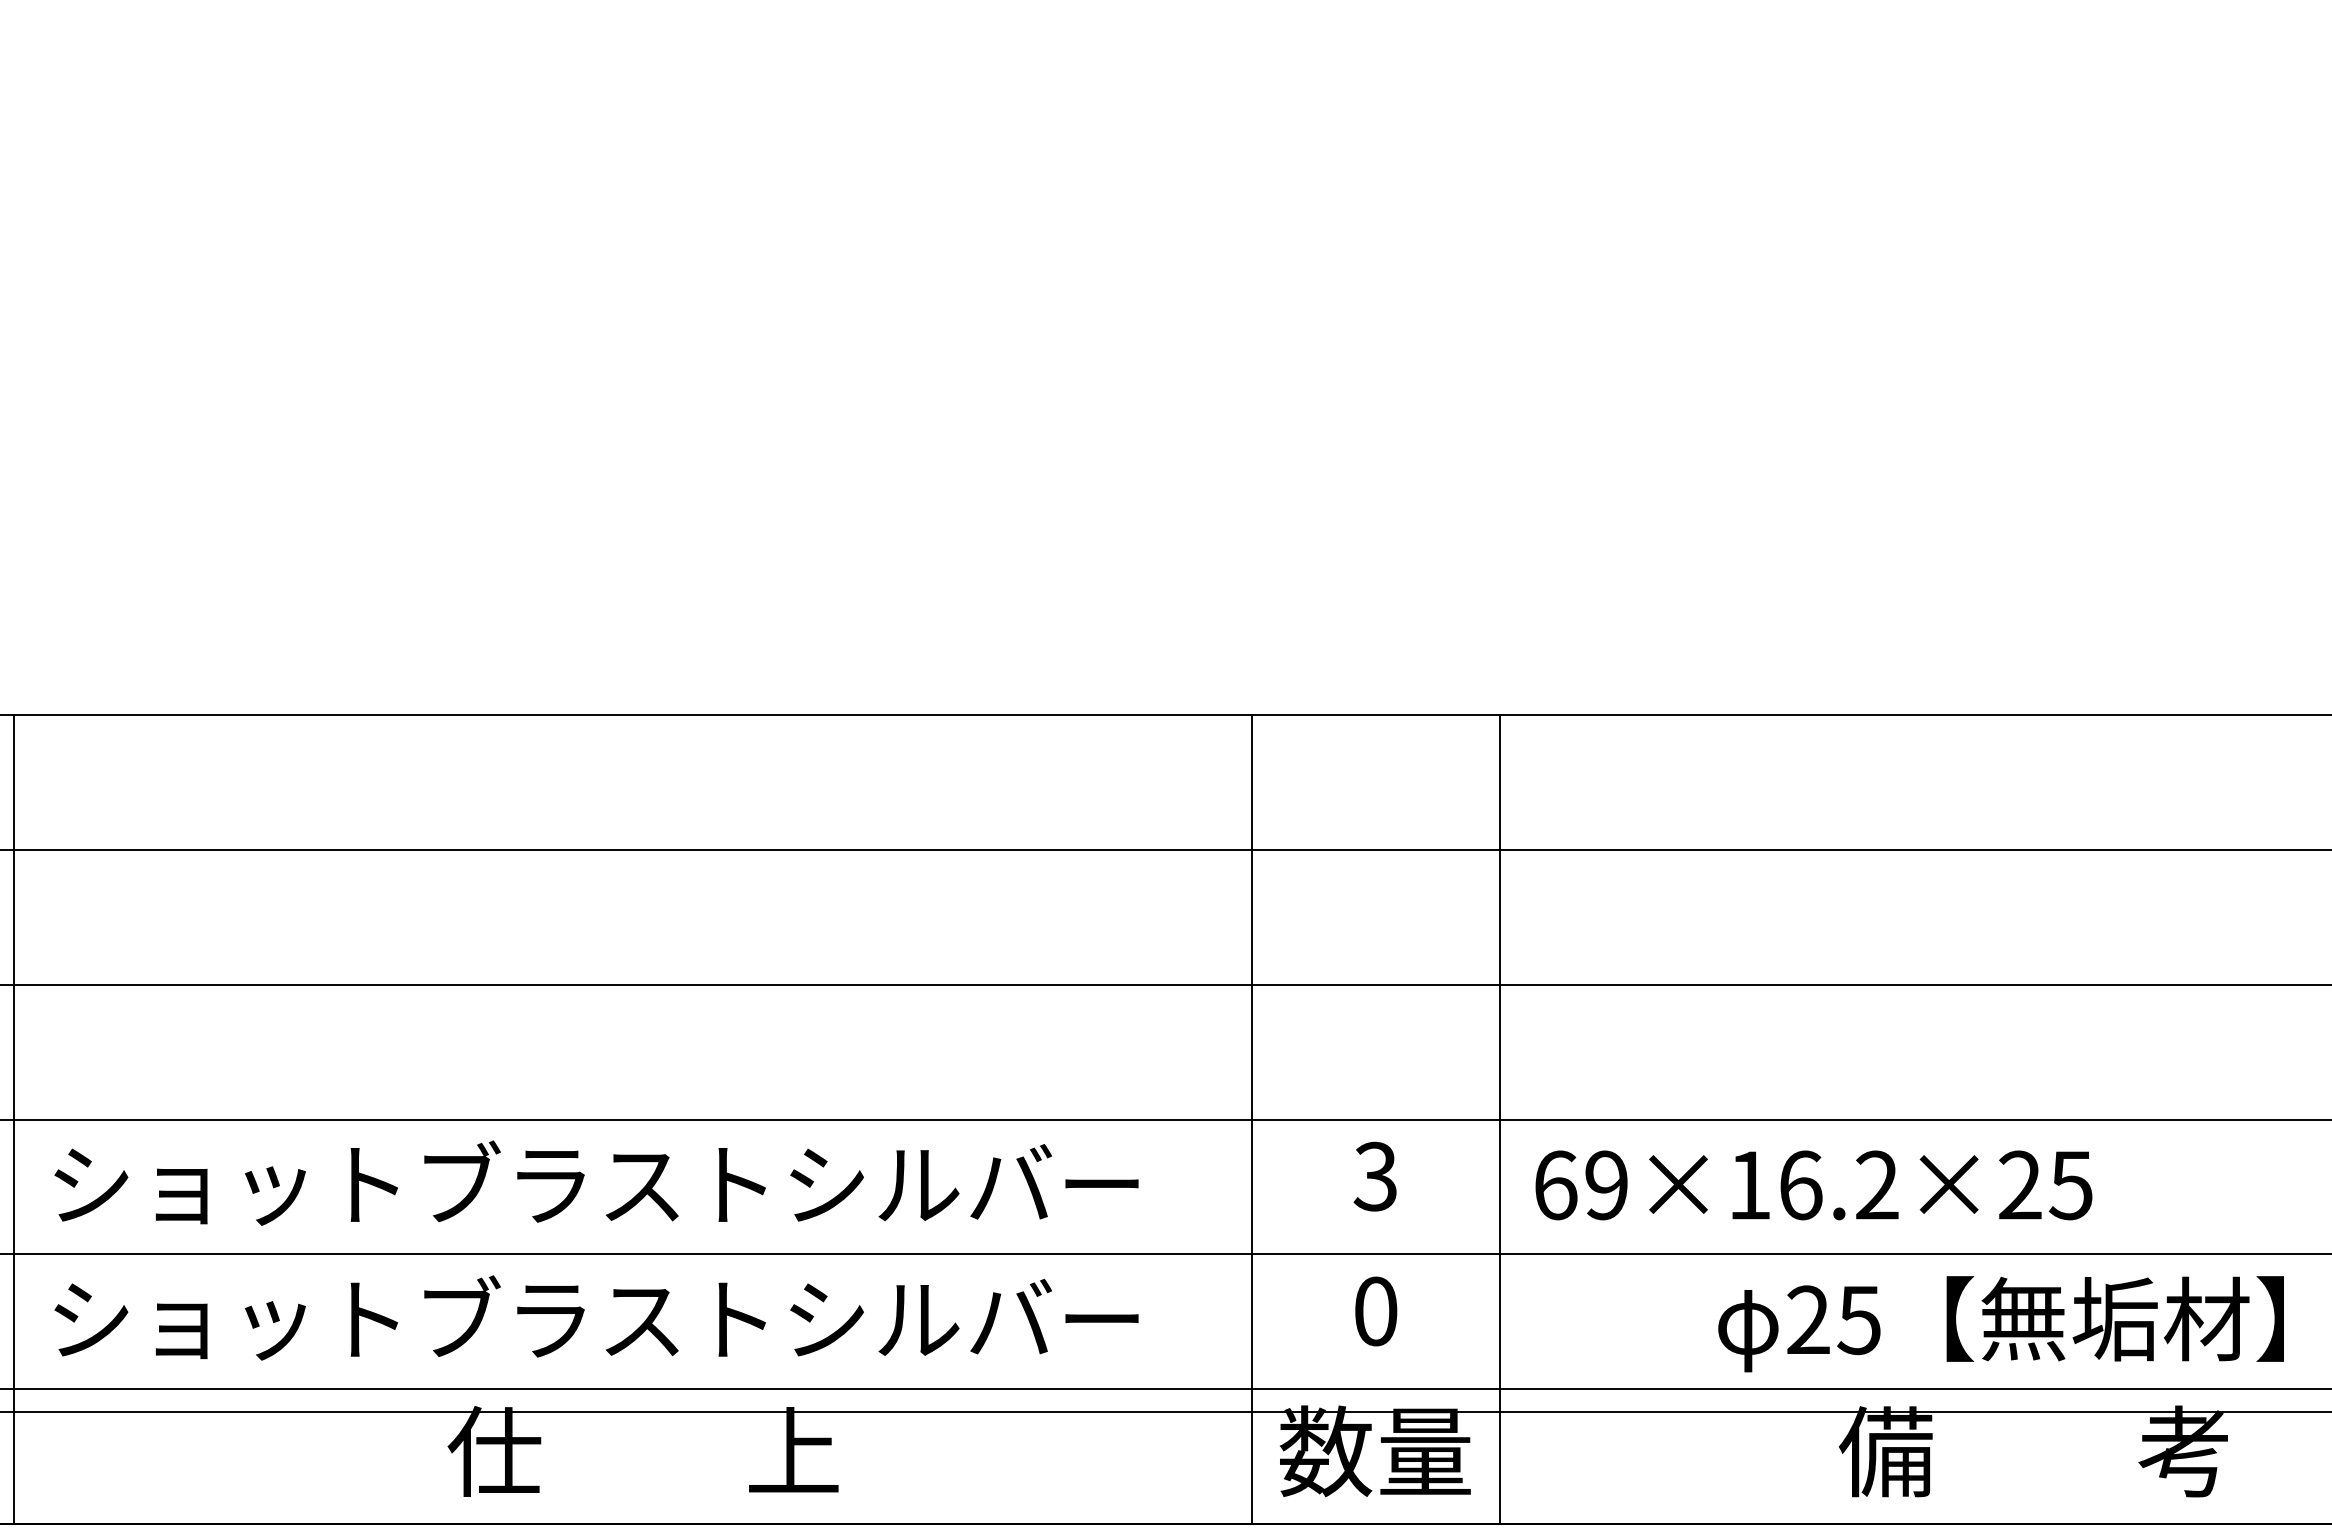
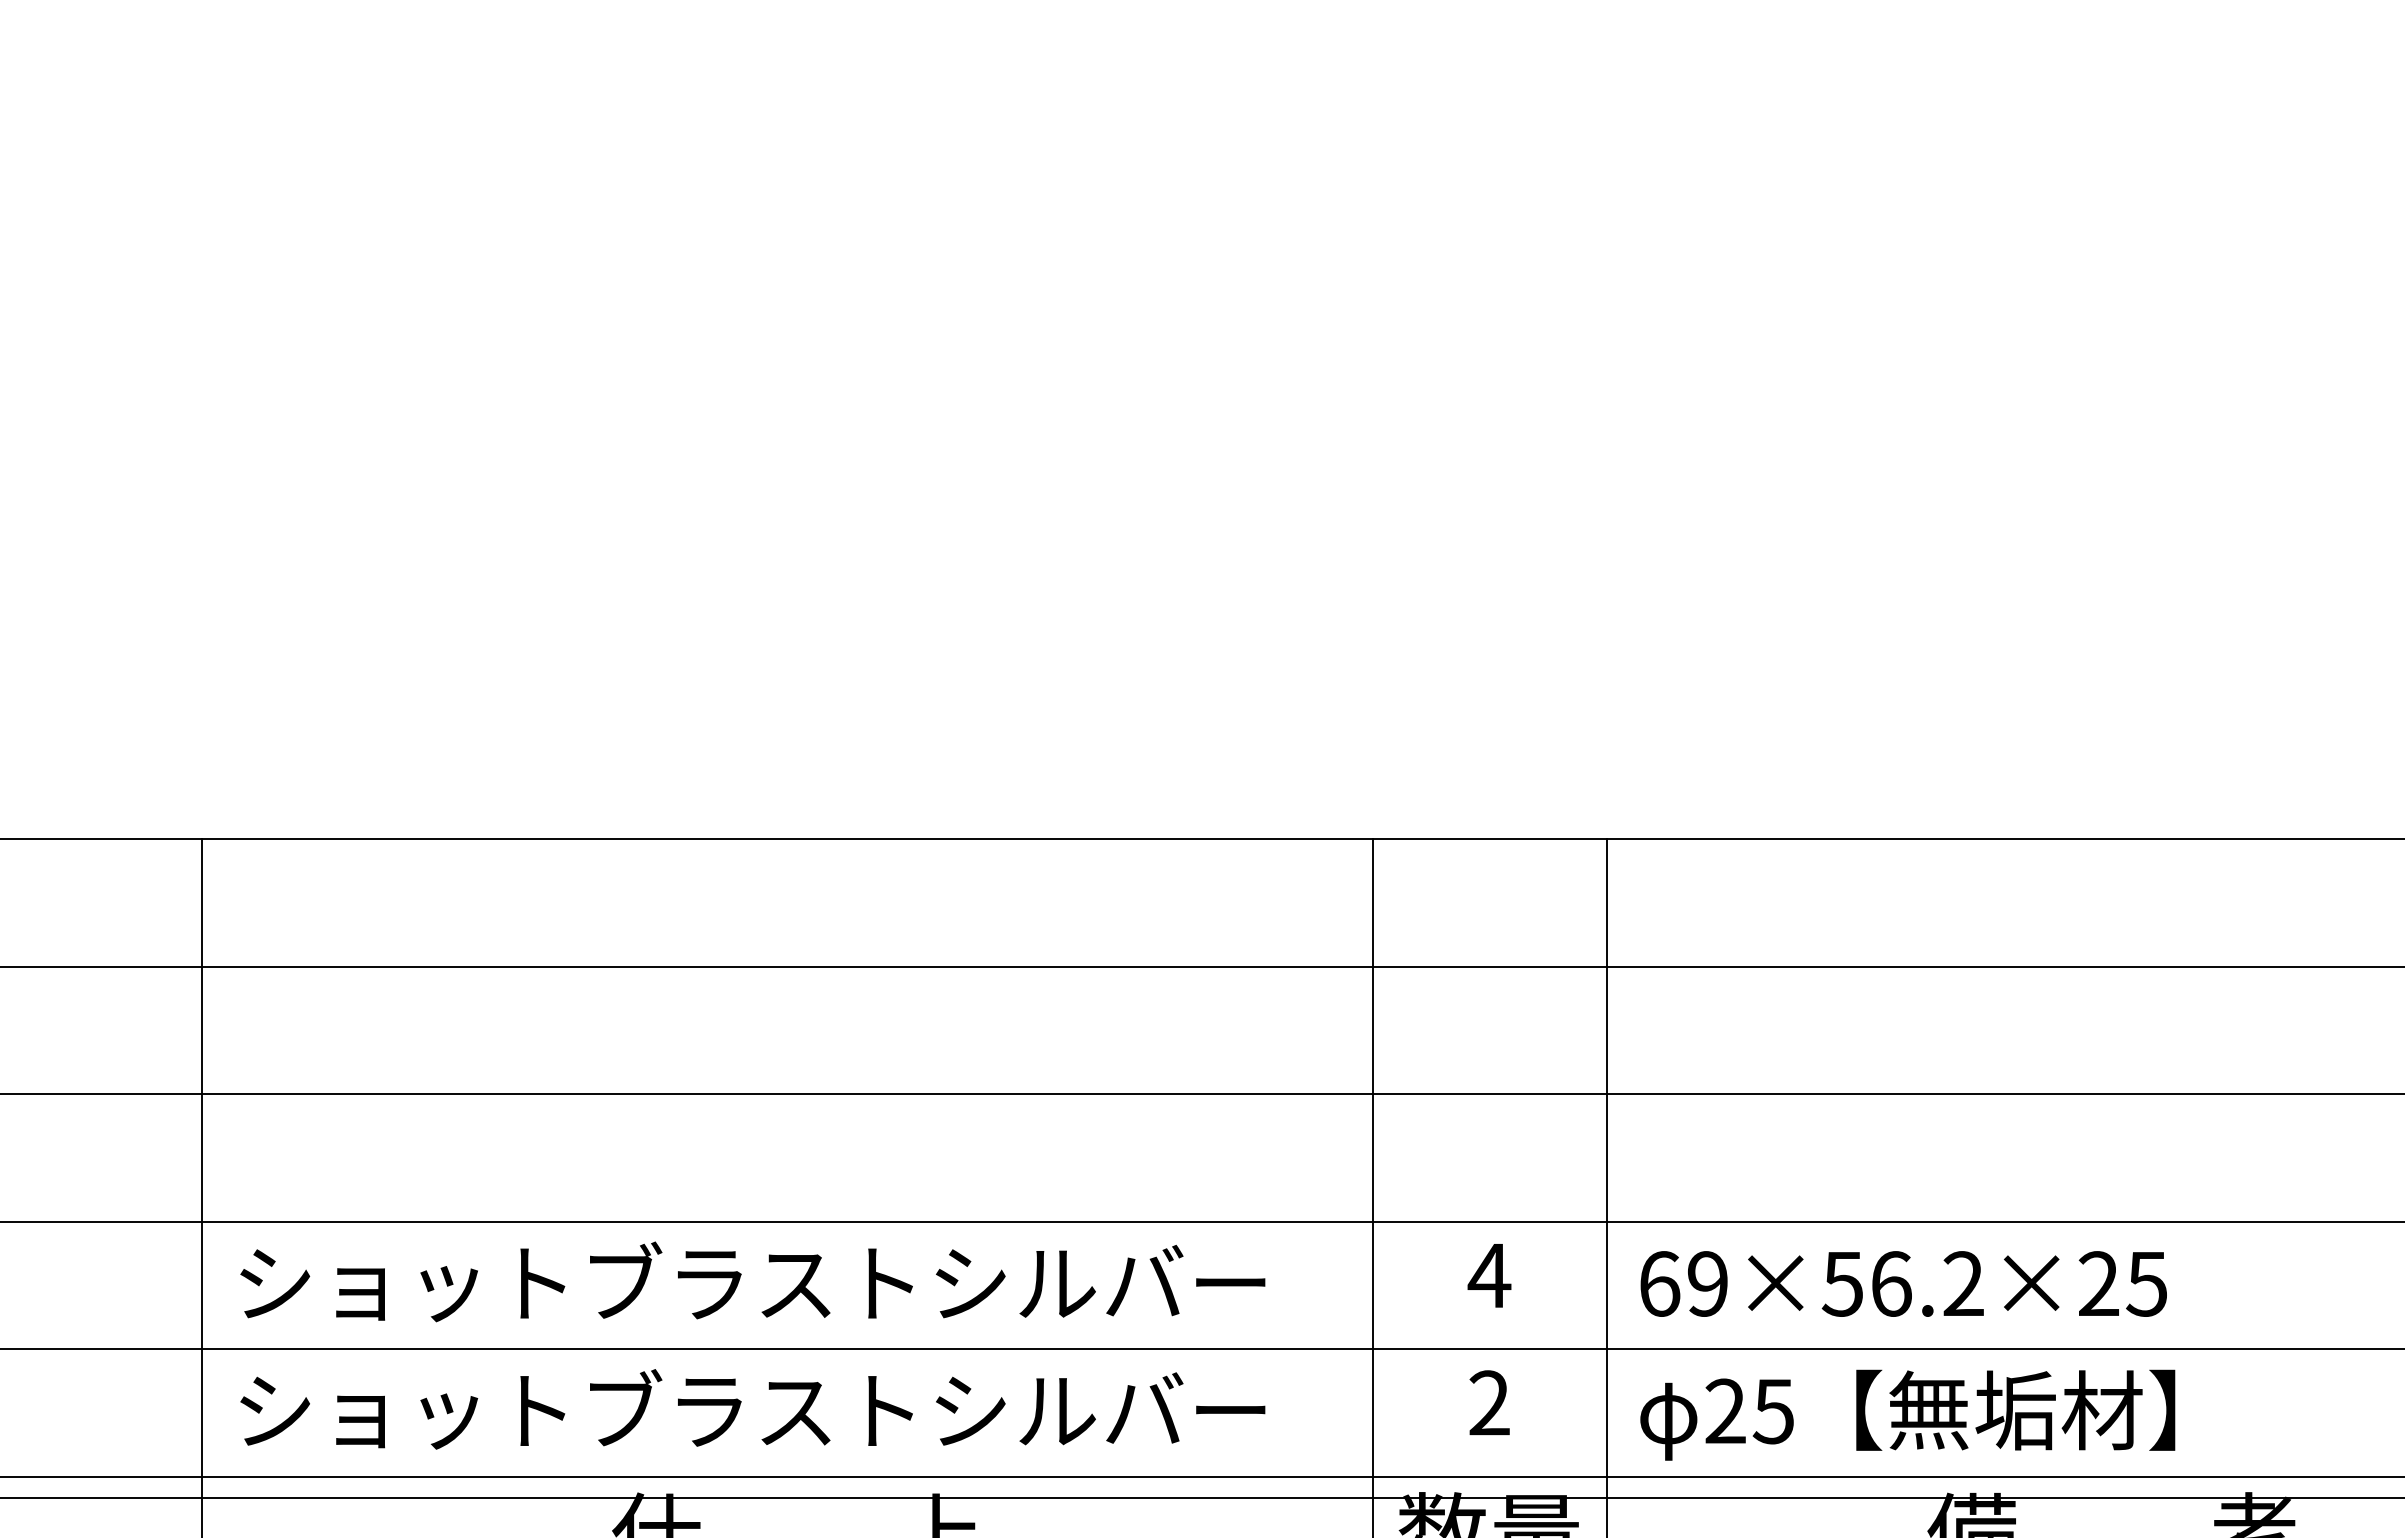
text: (1375, 1176) -> (1489, 1275), 3 -> 4
text: (1748, 1185) -> (1841, 1284), 69×16.2×25 -> 69×56.2×25
text: (1375, 1311) -> (1489, 1403), 0 -> 2
text: (2000, 1323) -> (1907, 1414), moved

